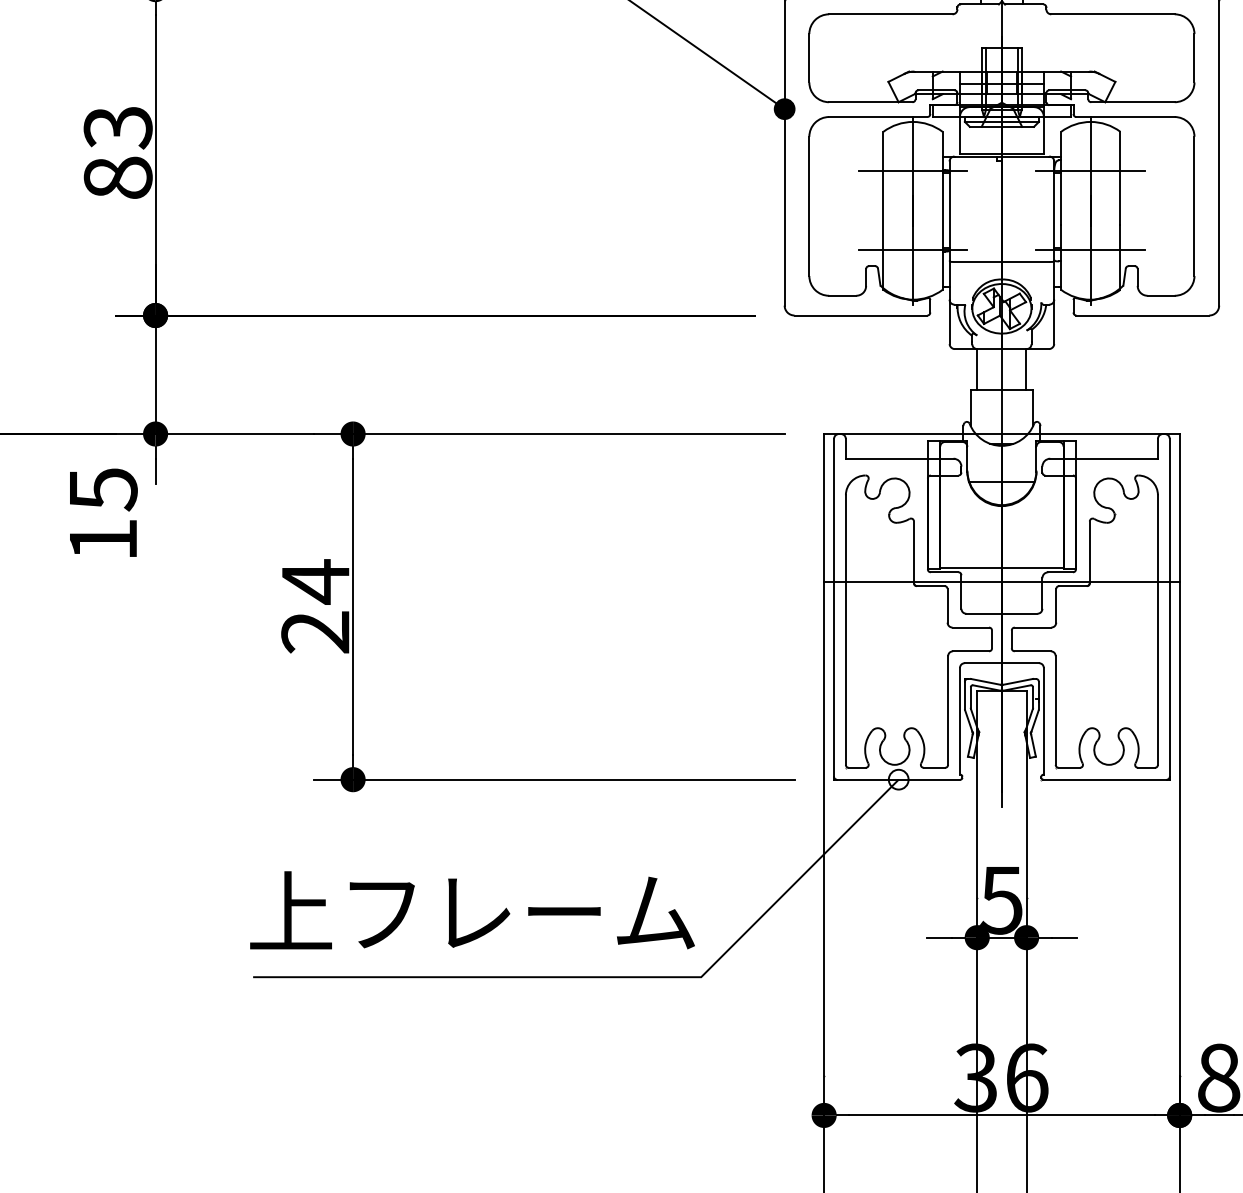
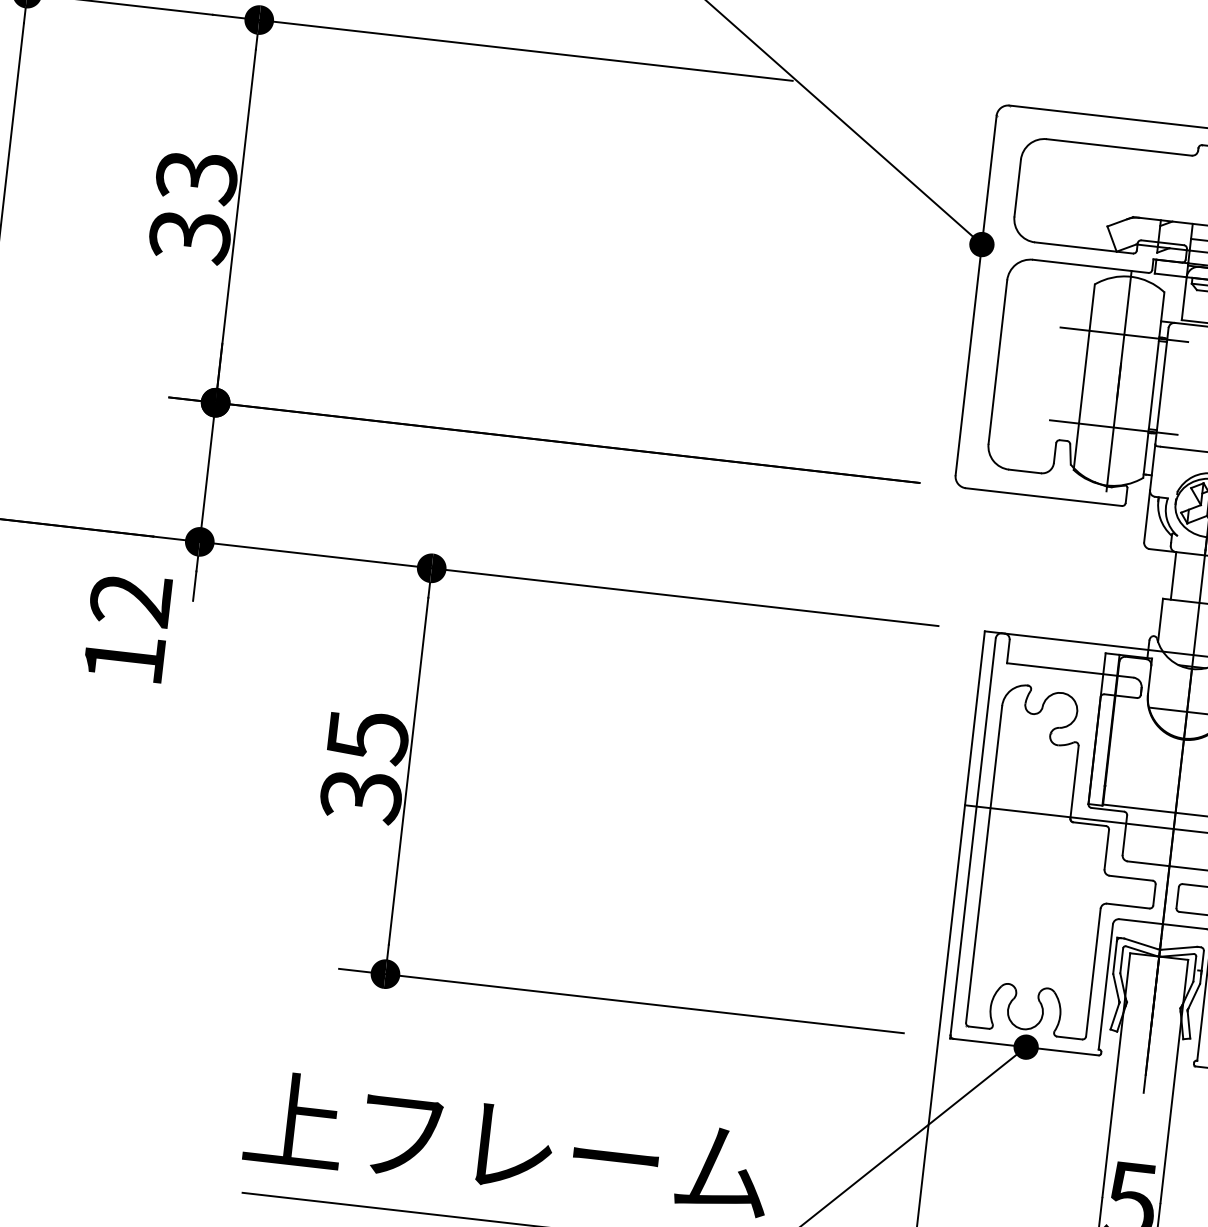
text: (117, 178) -> (189, 236), 83 -> 33
text: (102, 489) -> (130, 599), 15 -> 12
text: (315, 606) -> (364, 765), 24 -> 35
fill: (898, 779) -> (1025, 1046), added

